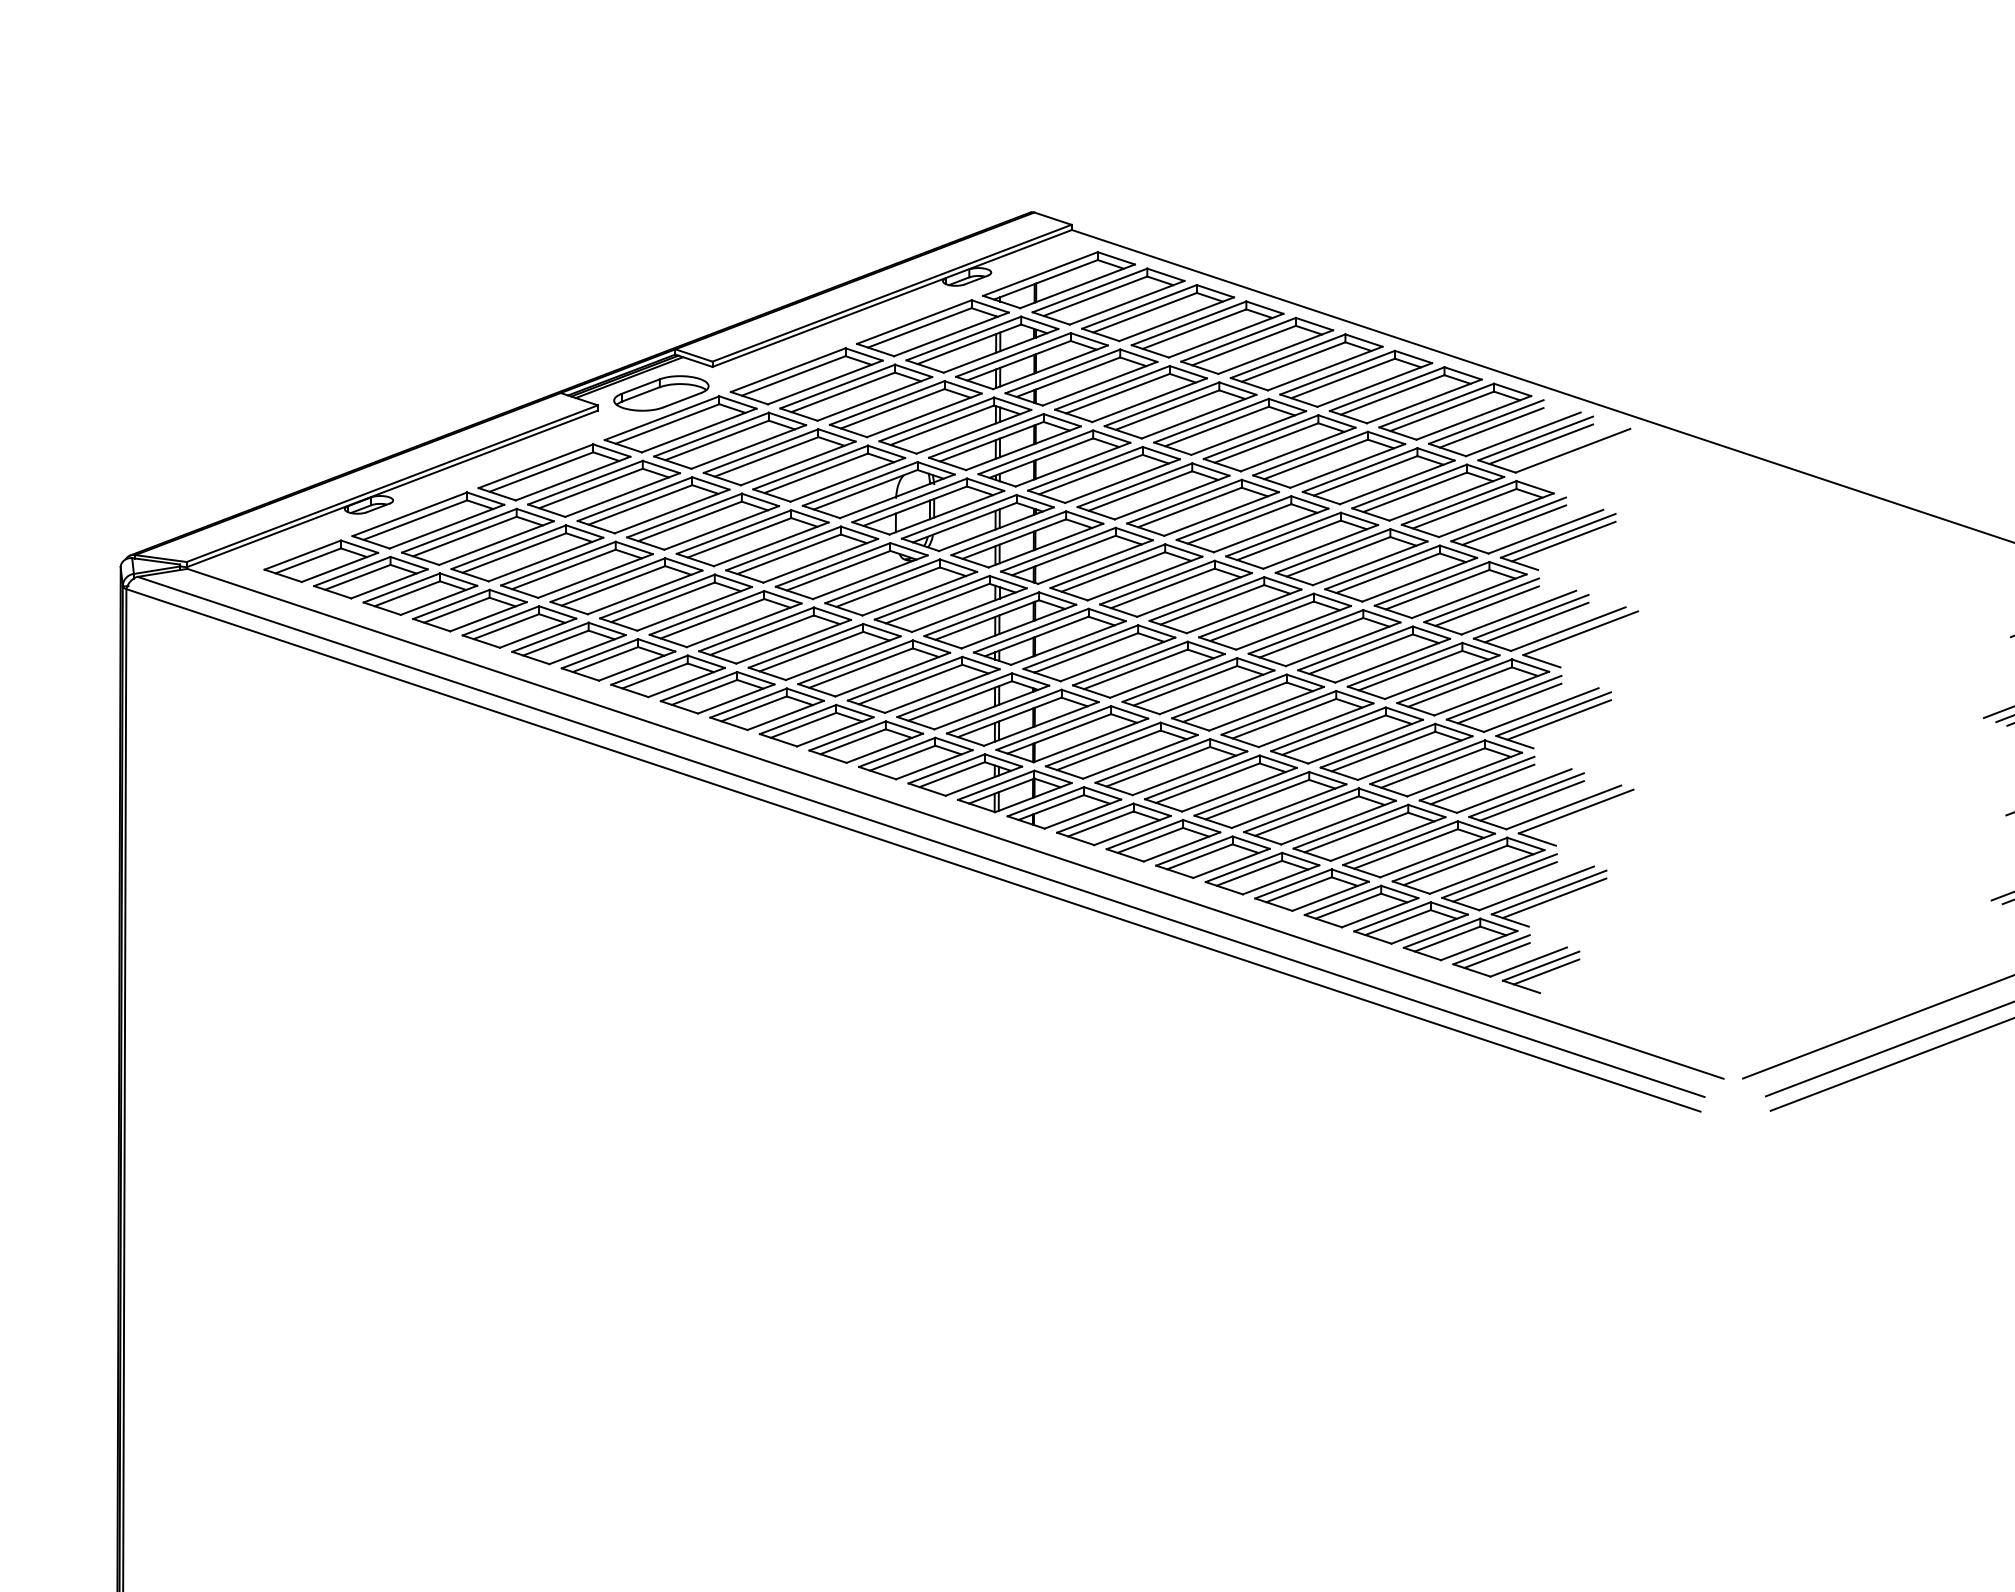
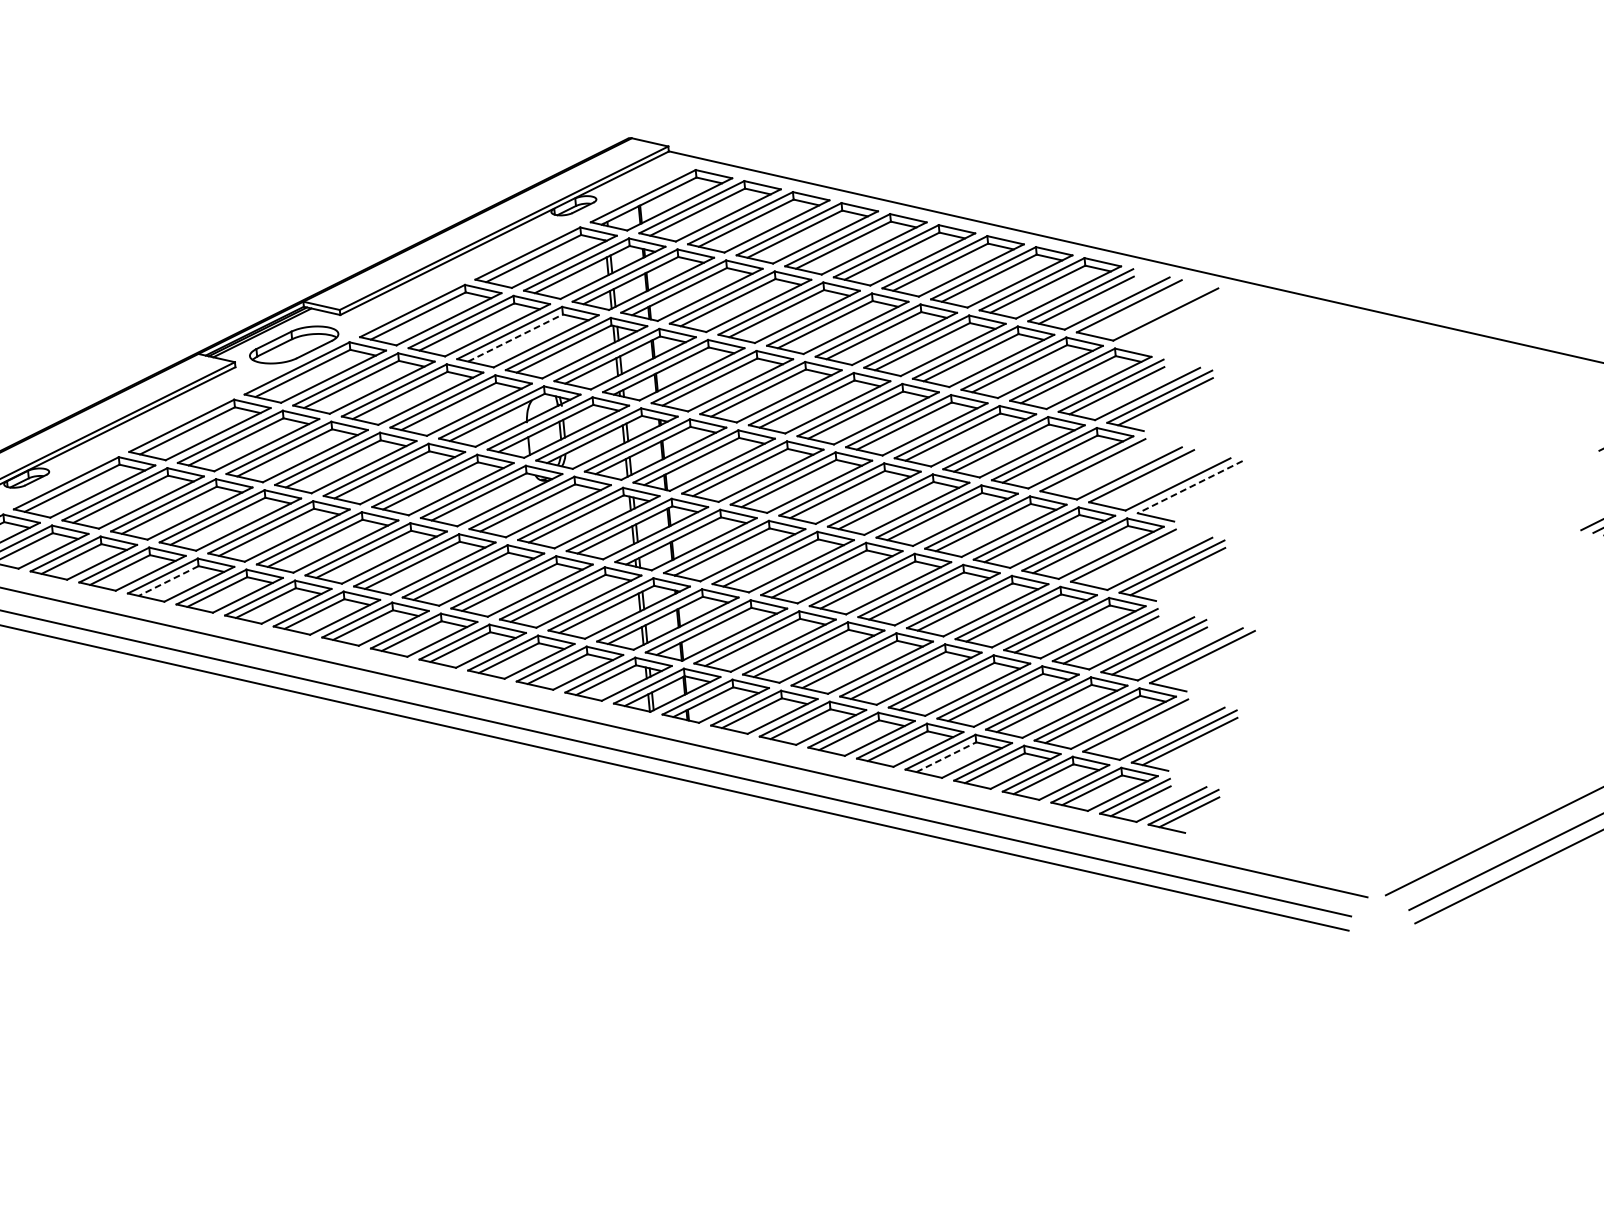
line: (893, 408) -> (516, 337), solid -> dashed
line: (1541, 443) -> (1135, 310), removed
line: (1486, 605) -> (1098, 469), removed
line: (1536, 622) -> (1147, 481), removed
line: (506, 626) -> (168, 580), solid -> dashed
line: (1580, 633) -> (1190, 487), solid -> dashed
line: (1509, 703) -> (1129, 560), removed
line: (1504, 881) -> (1140, 730), removed
line: (1299, 889) -> (946, 756), solid -> dashed

